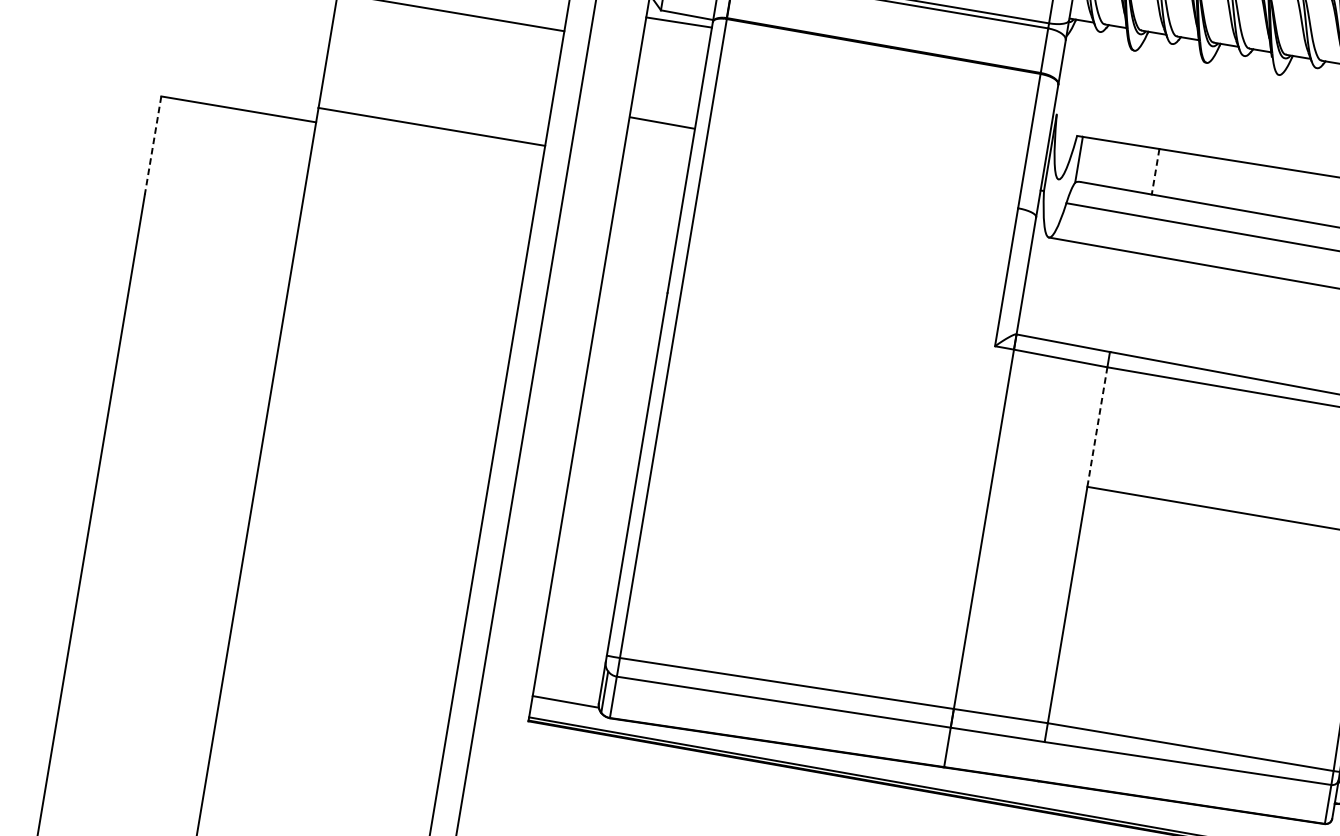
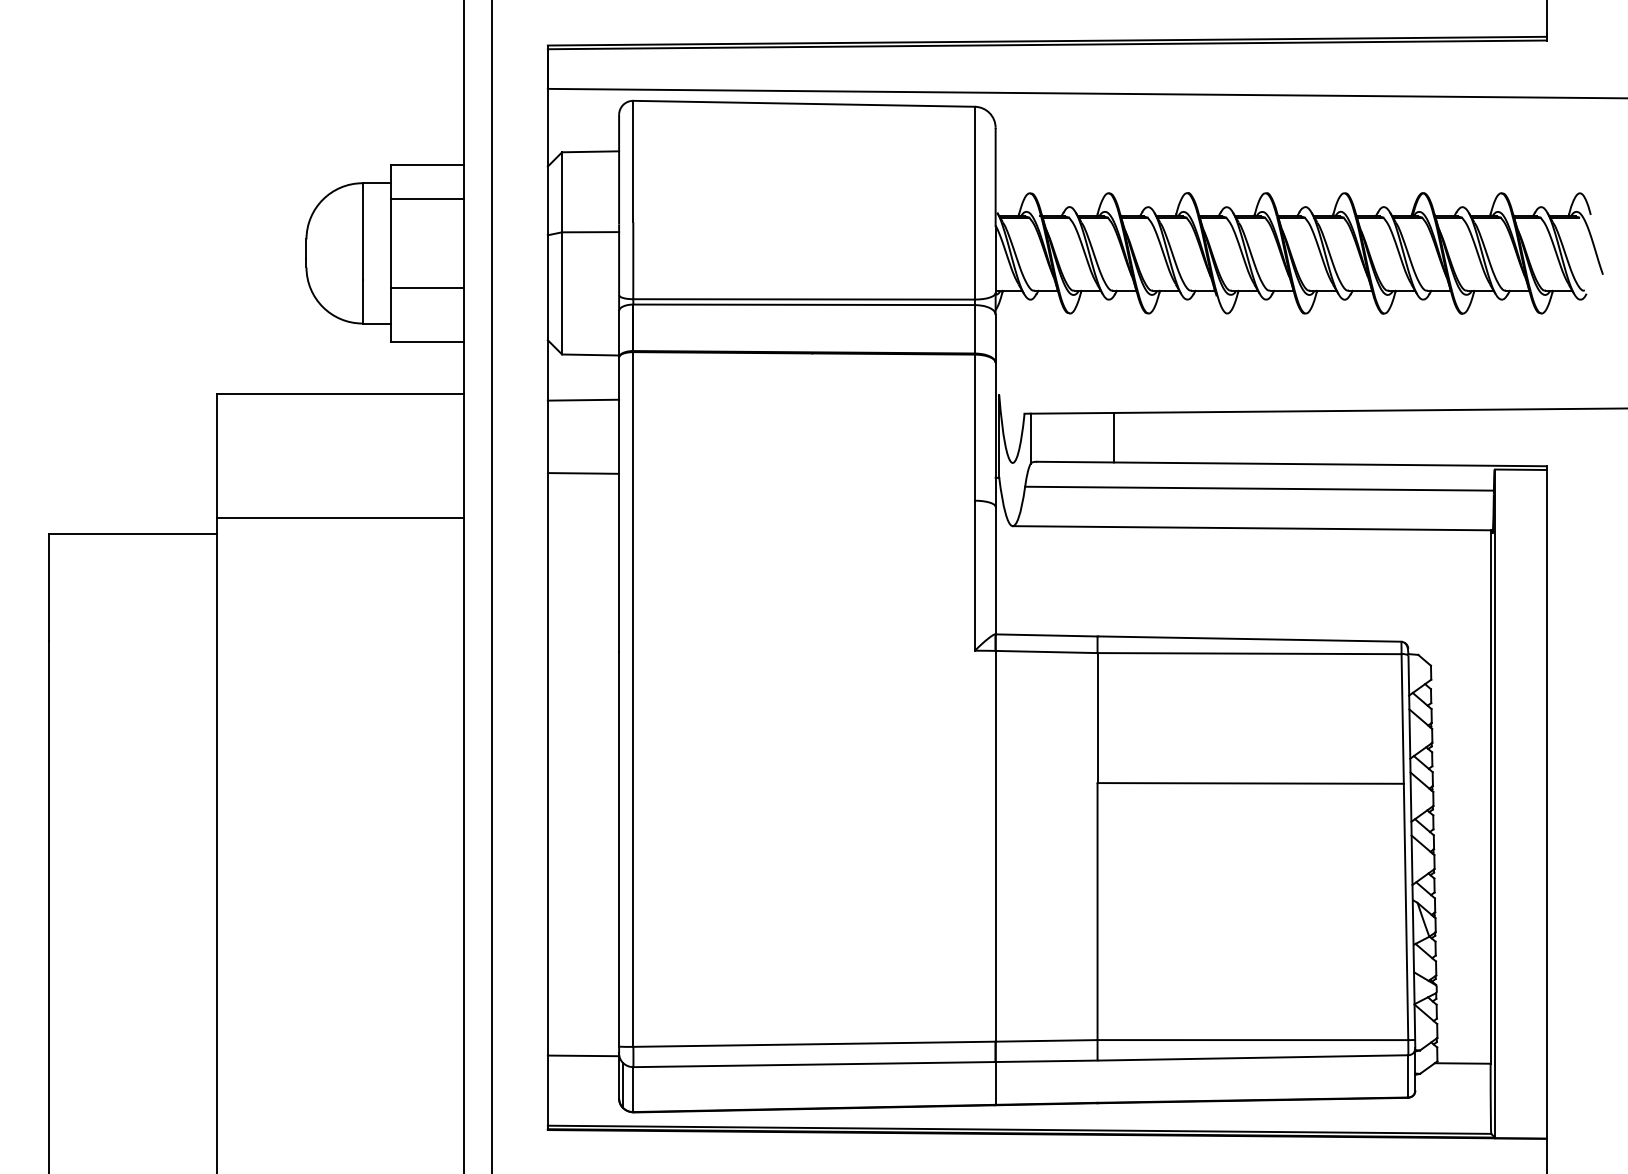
line: (679, 21) -> (583, 399), moved
line: (152, 145) -> (48, 587), dashed -> solid
line: (1155, 171) -> (1113, 437), dashed -> solid
line: (1097, 427) -> (1097, 718), dashed -> solid
line: (565, 701) -> (583, 1055), moved

